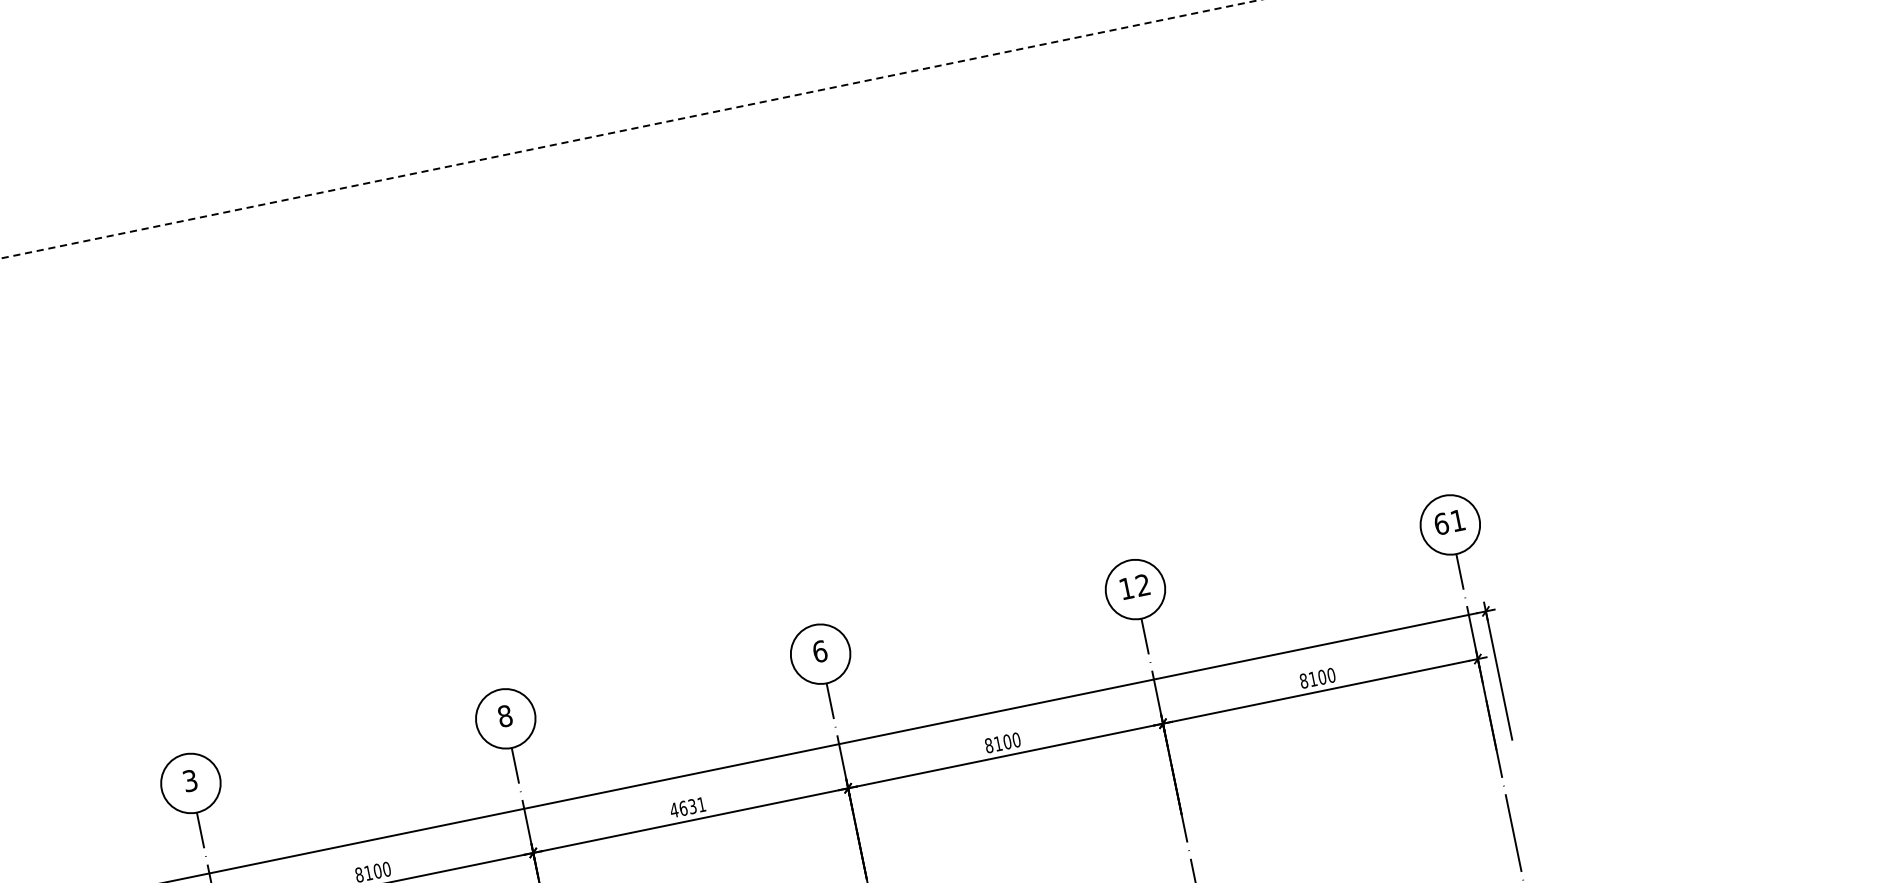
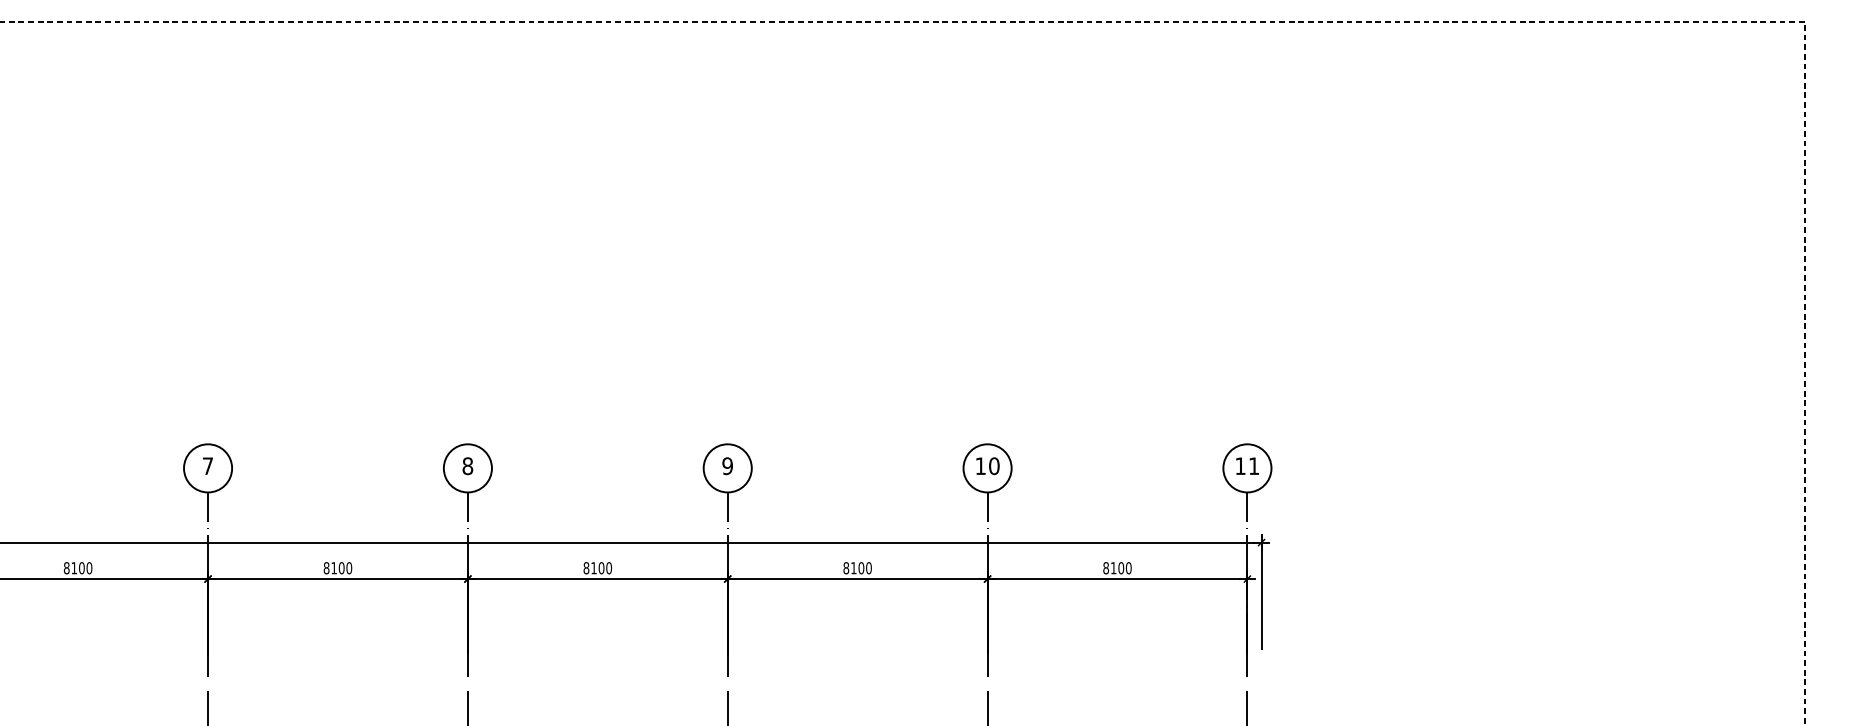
text: (1441, 524) -> (1240, 466), 61 -> 11
text: (1143, 585) -> (994, 466), 12 -> 10
text: (819, 651) -> (727, 466), 6 -> 9
text: (189, 781) -> (207, 466), 3 -> 7
text: (687, 807) -> (597, 568), 4631 -> 8100

